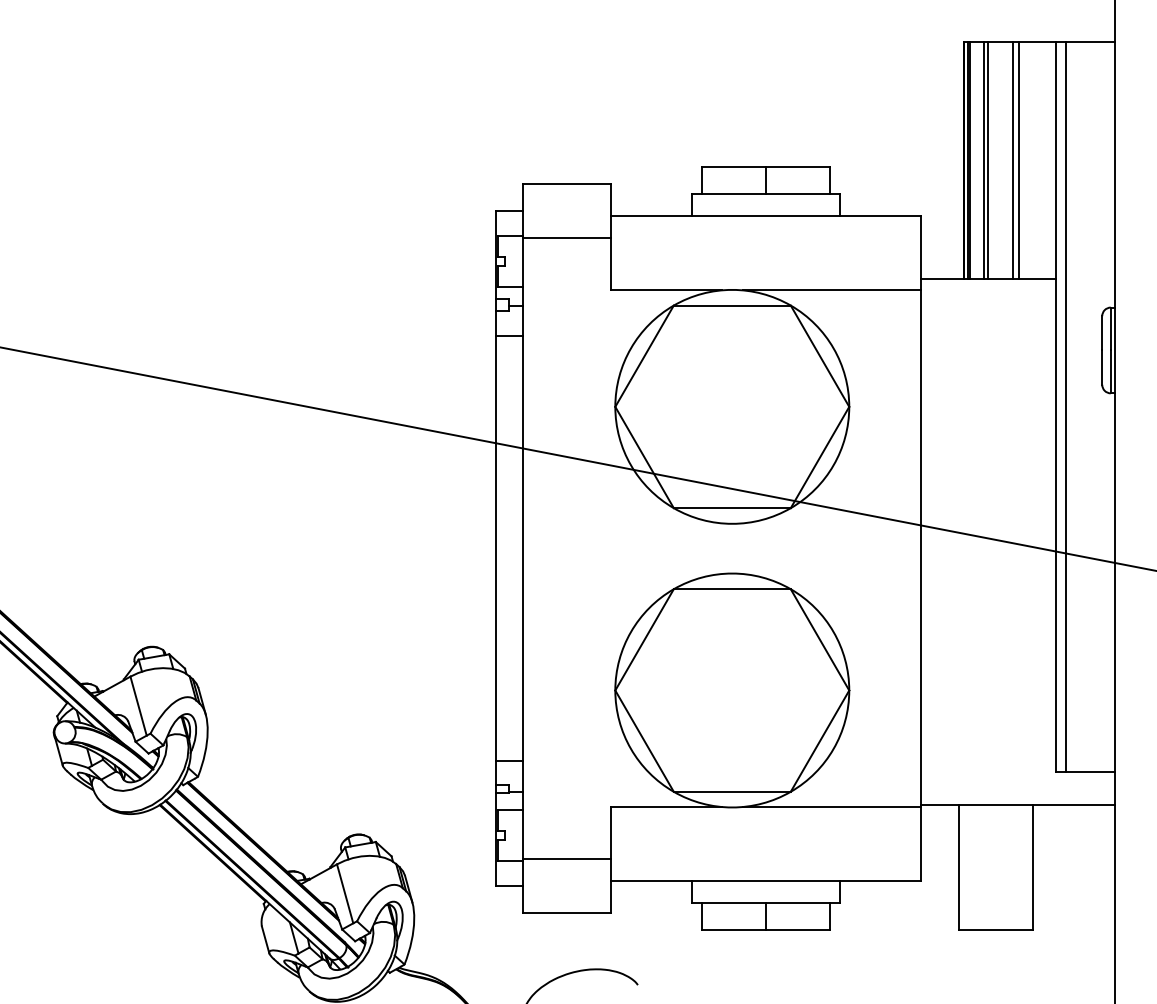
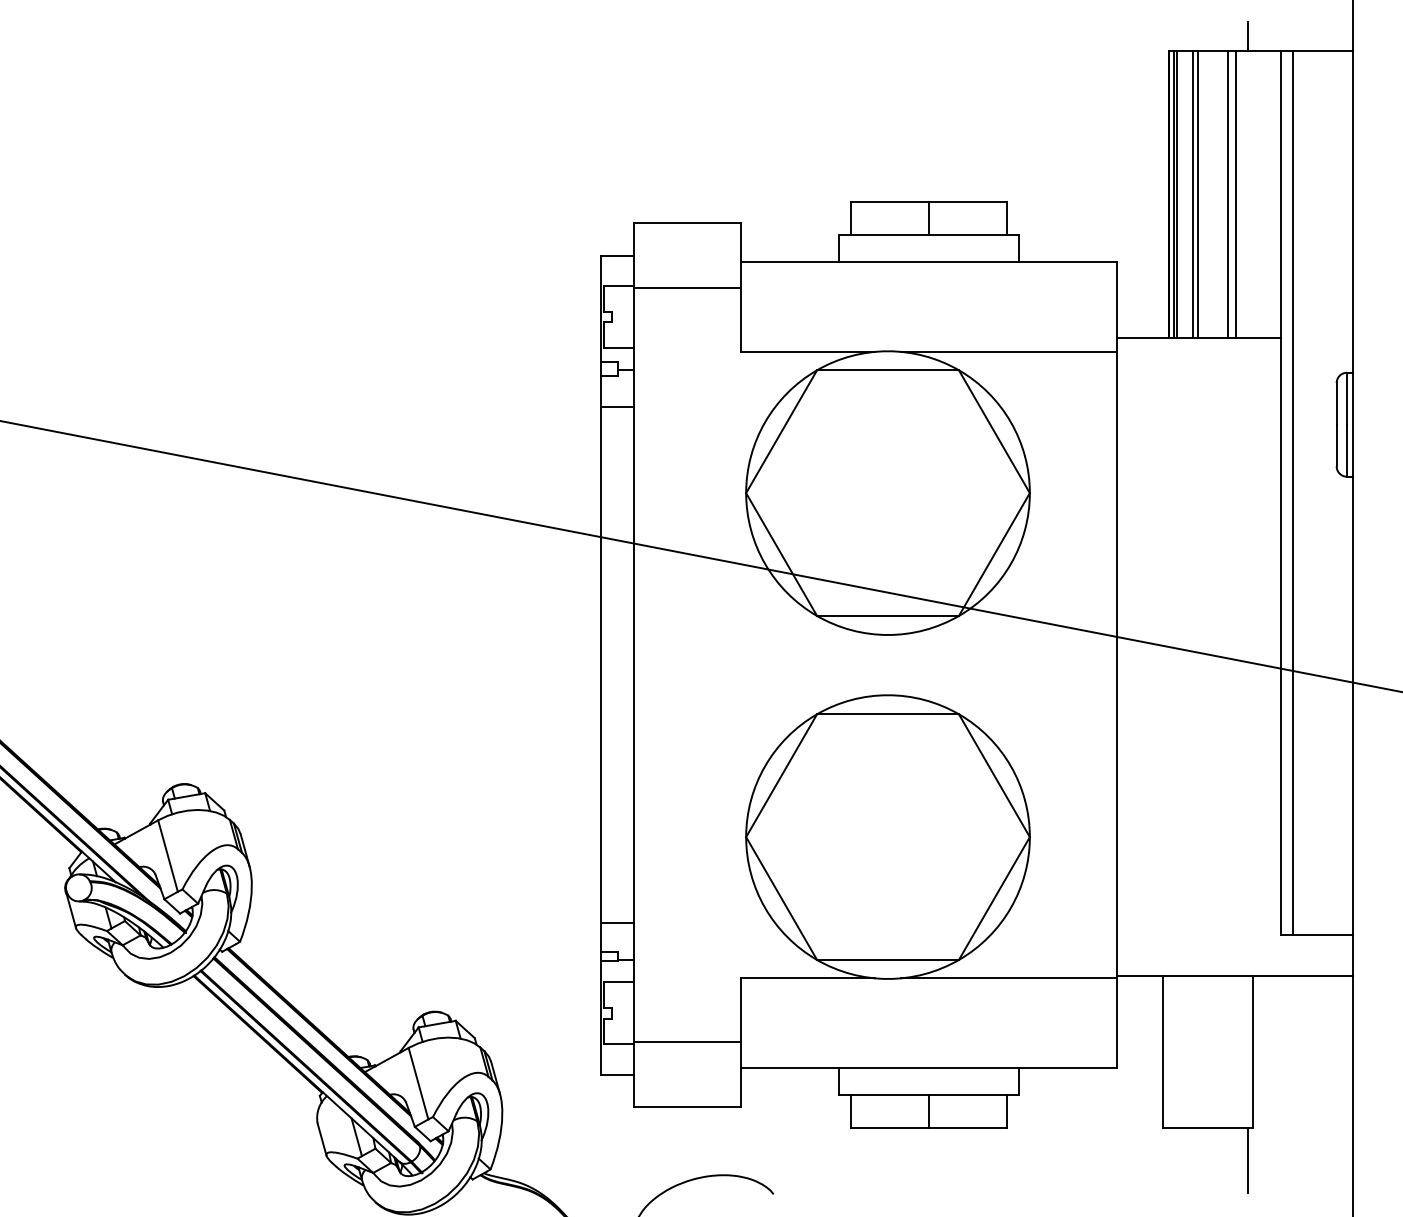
line: (1029, 30) -> (1248, 36), added
line: (1029, 957) -> (1248, 1160), added

